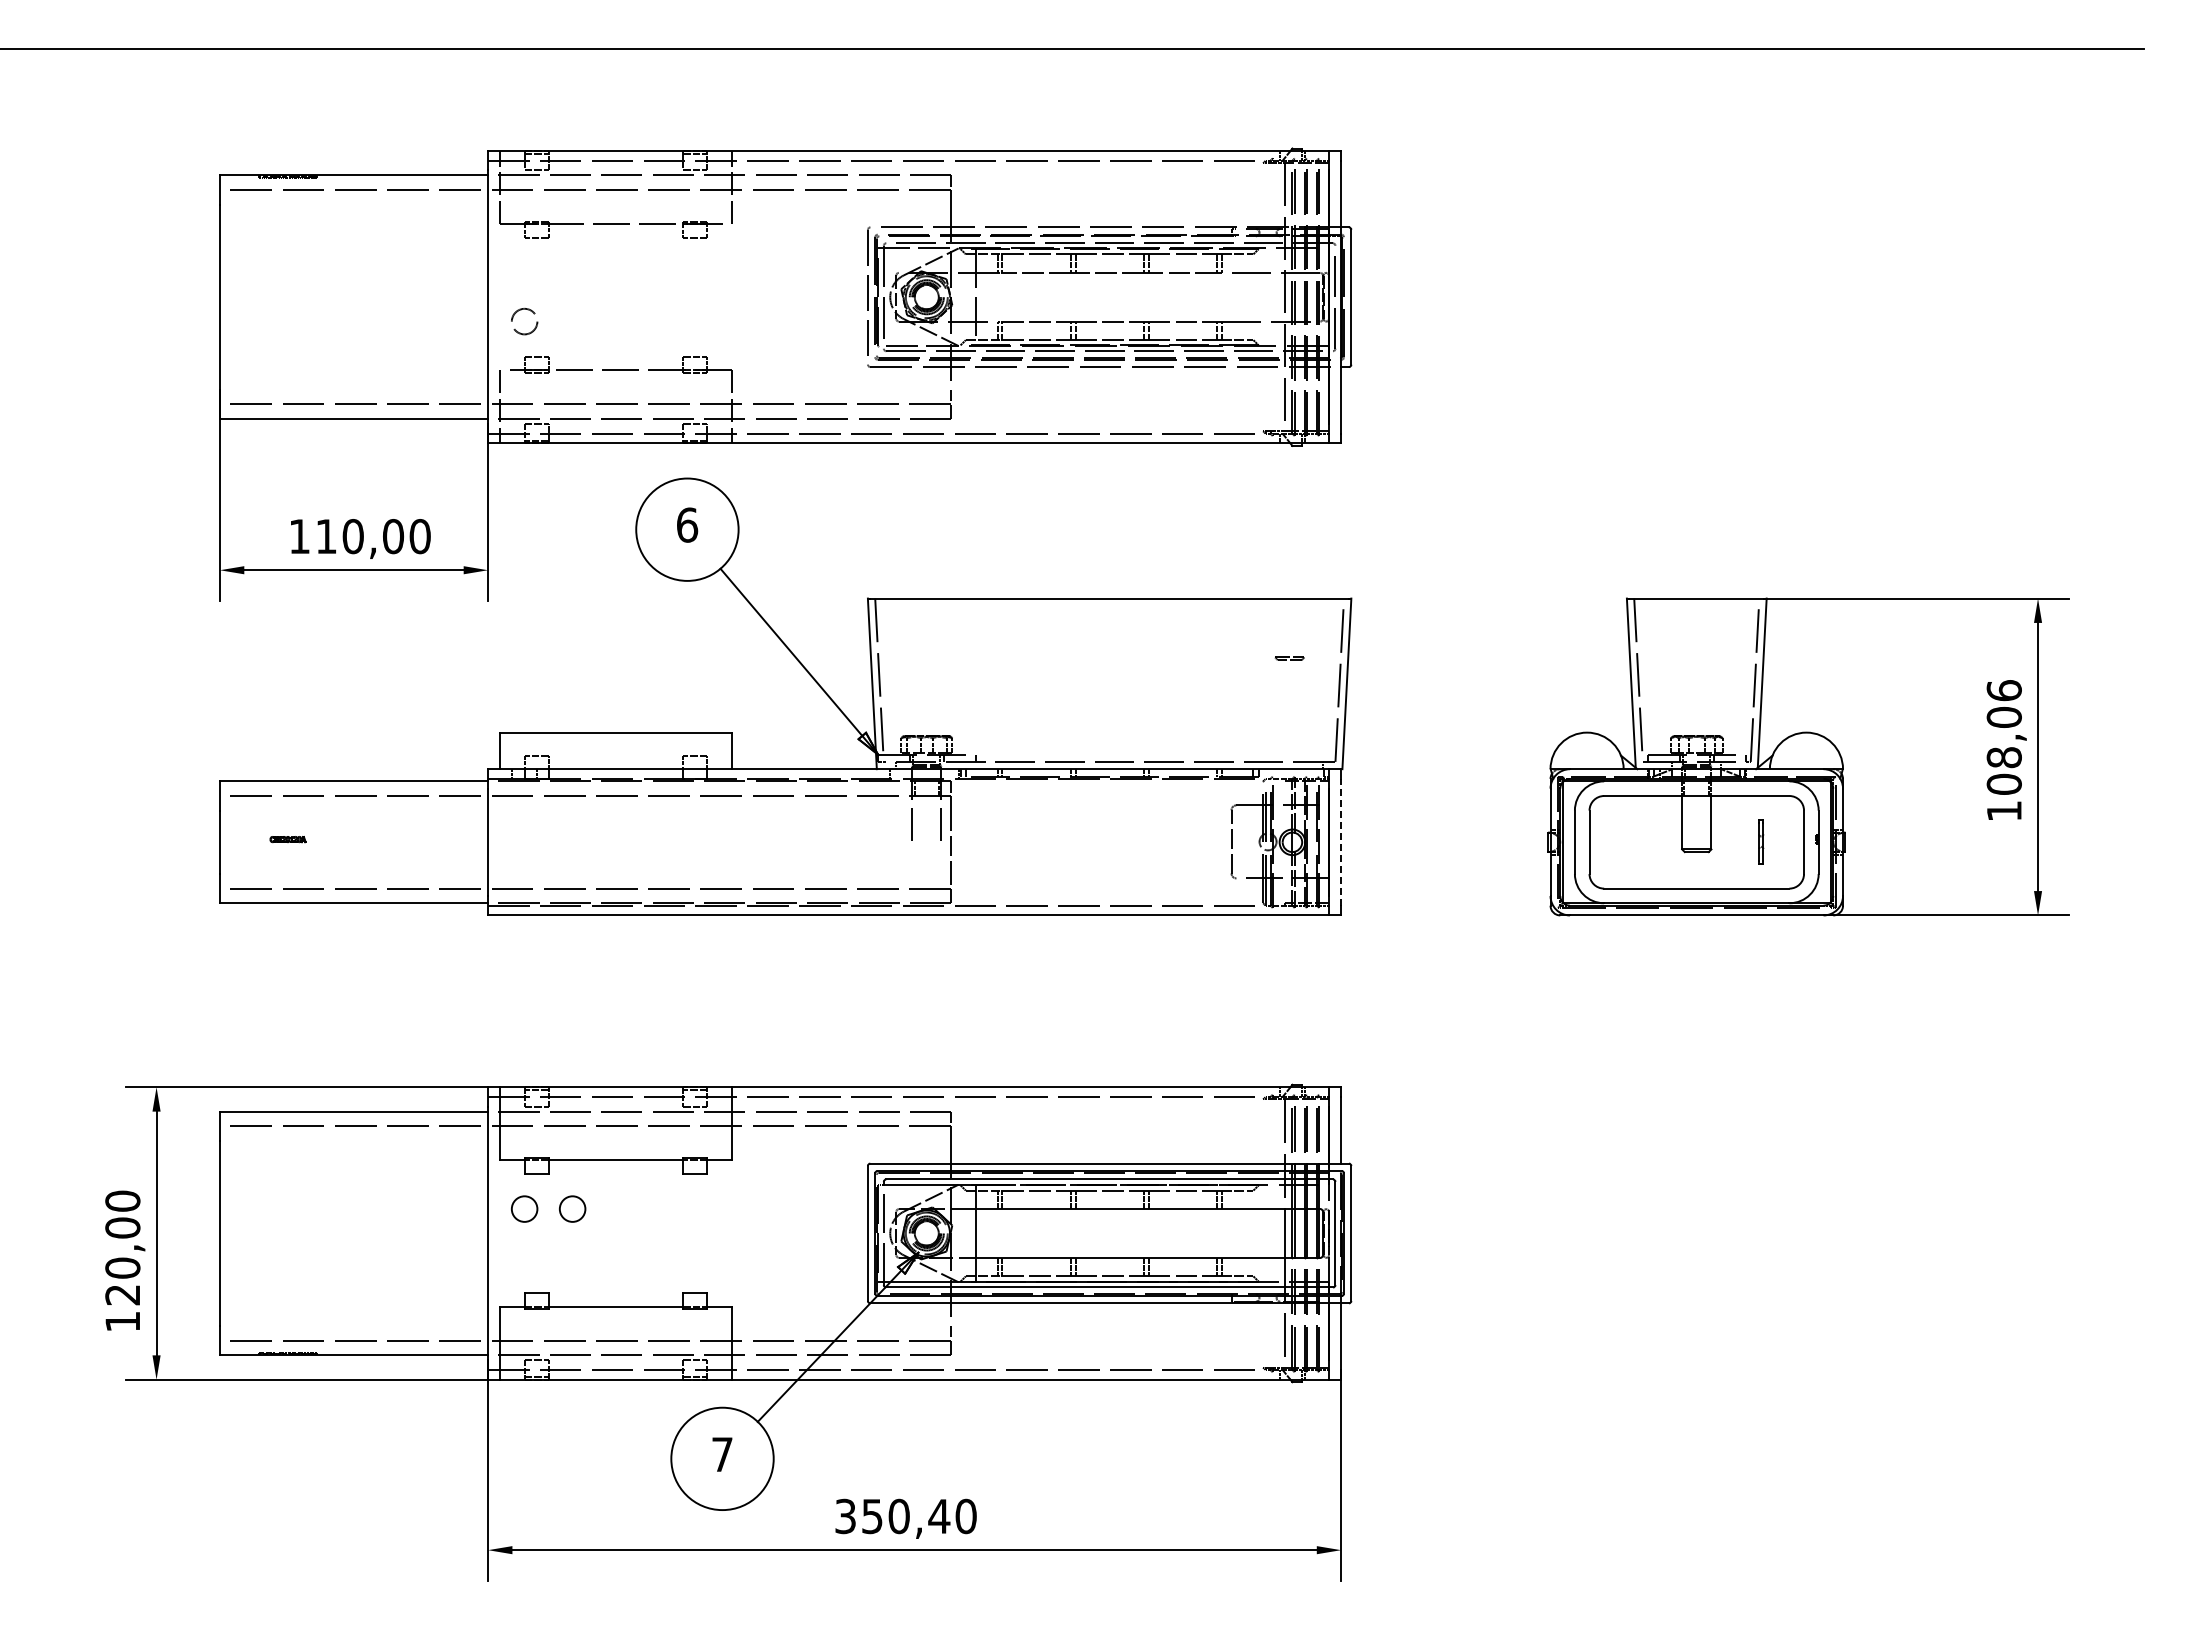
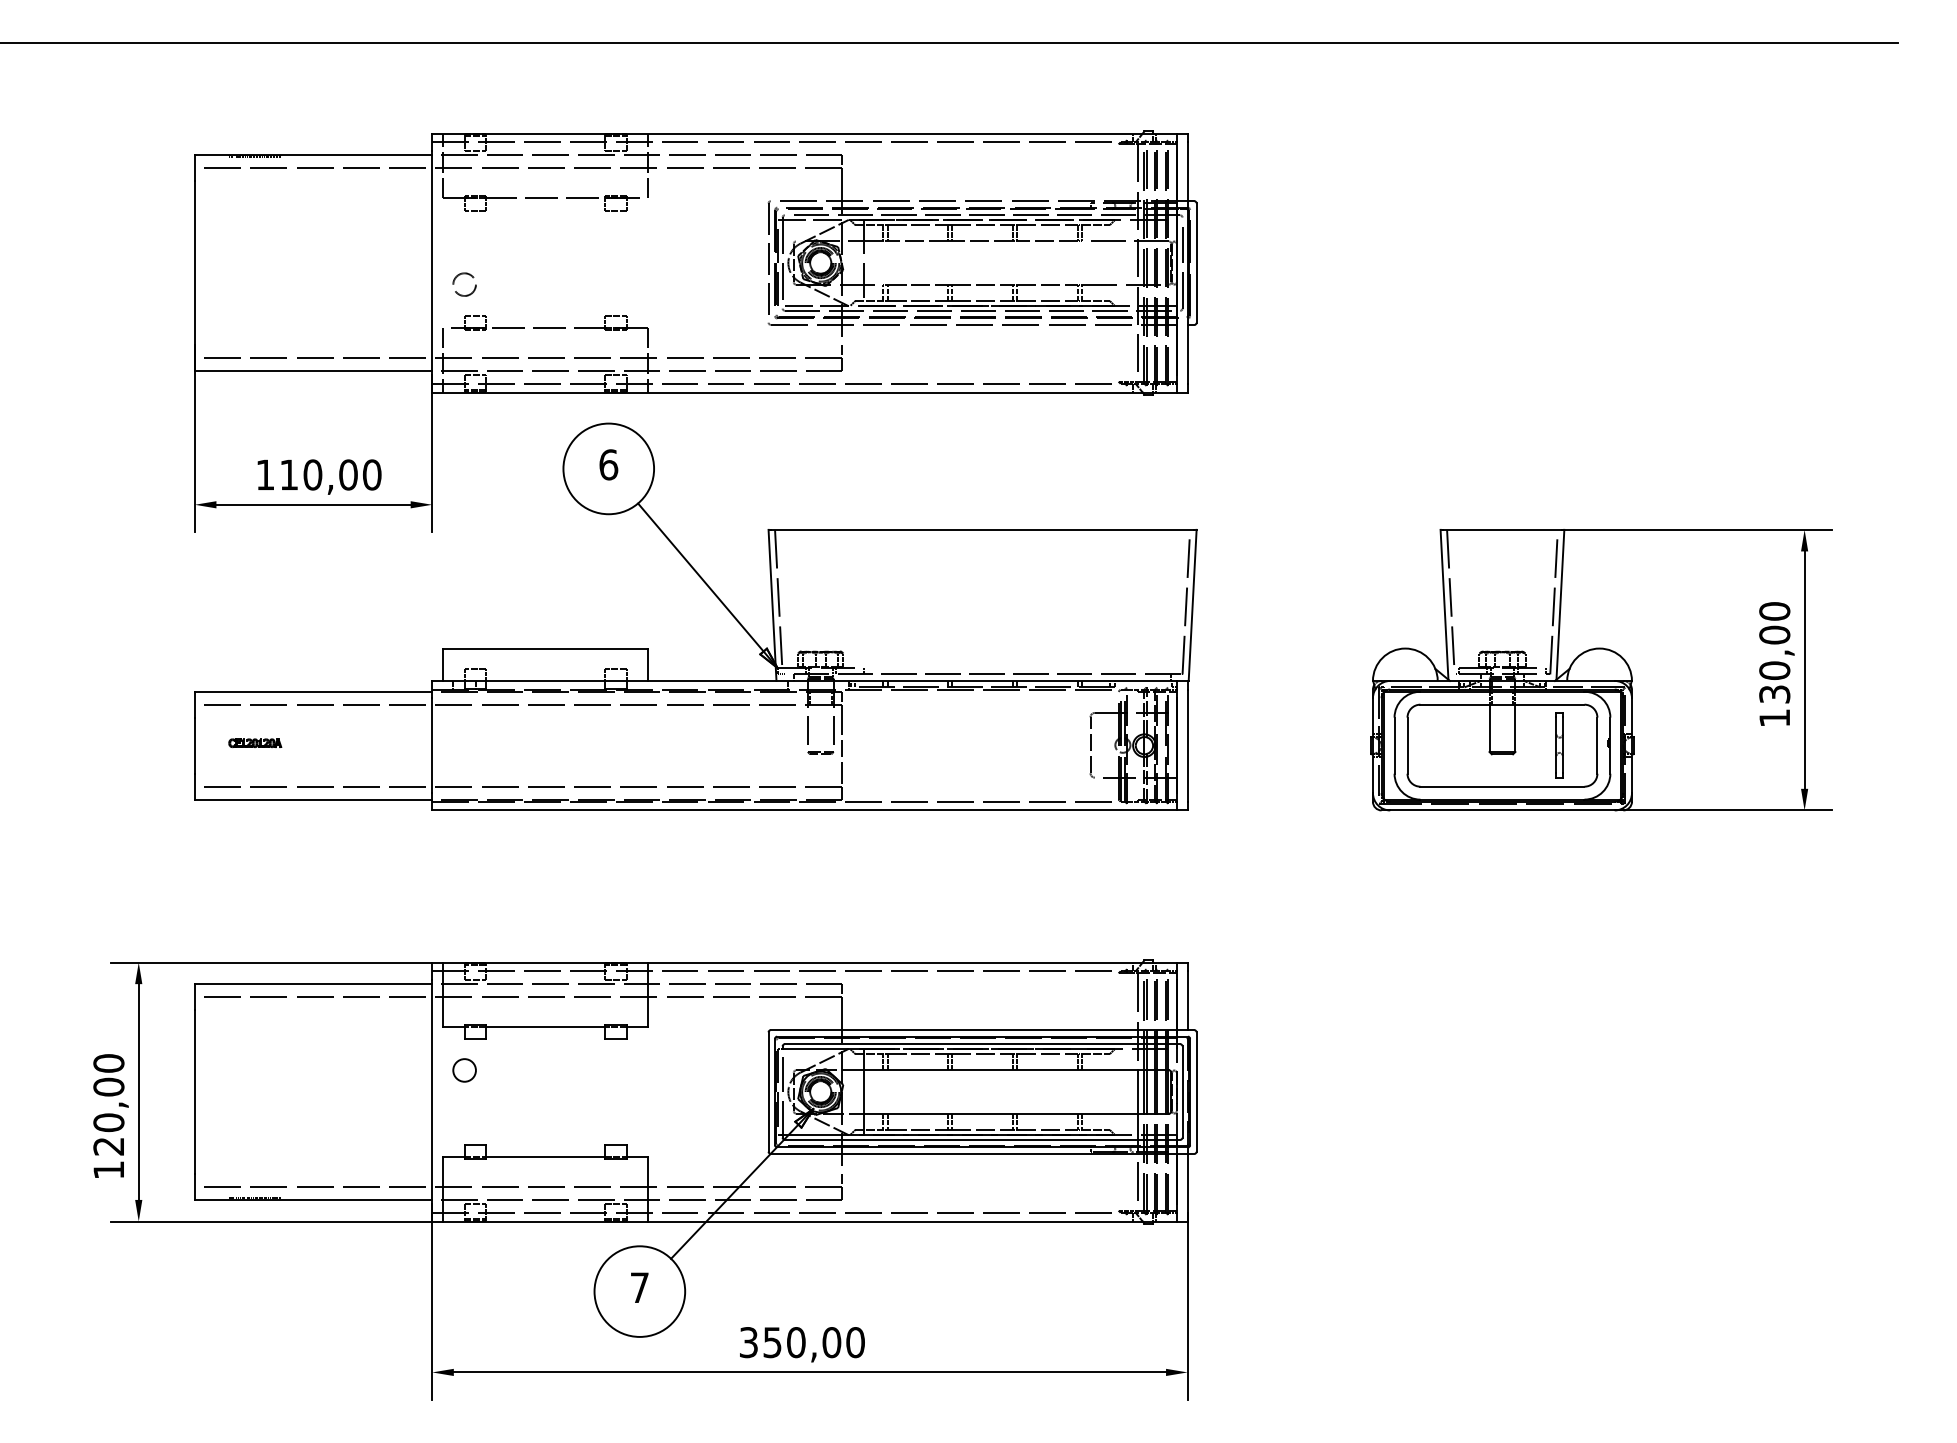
line: (1289, 657) -> (820, 752), moved
text: (2003, 737) -> (1774, 652), 108,06 -> 130,00
part: (287, 839) -> (254, 743), size x1.67
line: (1341, 841) -> (1187, 744), dashed -> solid
part: (1760, 841) -> (1558, 744), size x1.67
circle: (572, 1208) -> (507, 1069), removed
text: (939, 1516) -> (831, 1342), 350,40 -> 350,00

